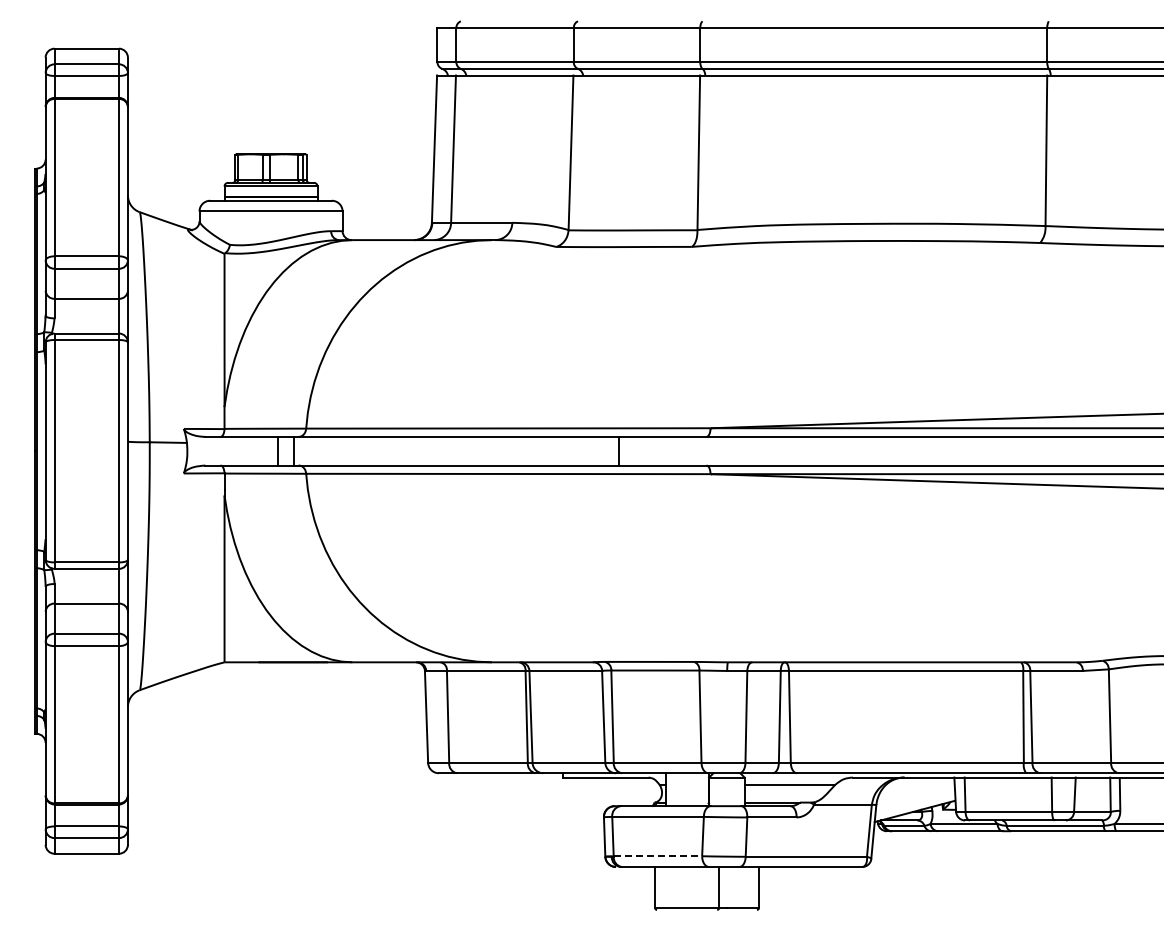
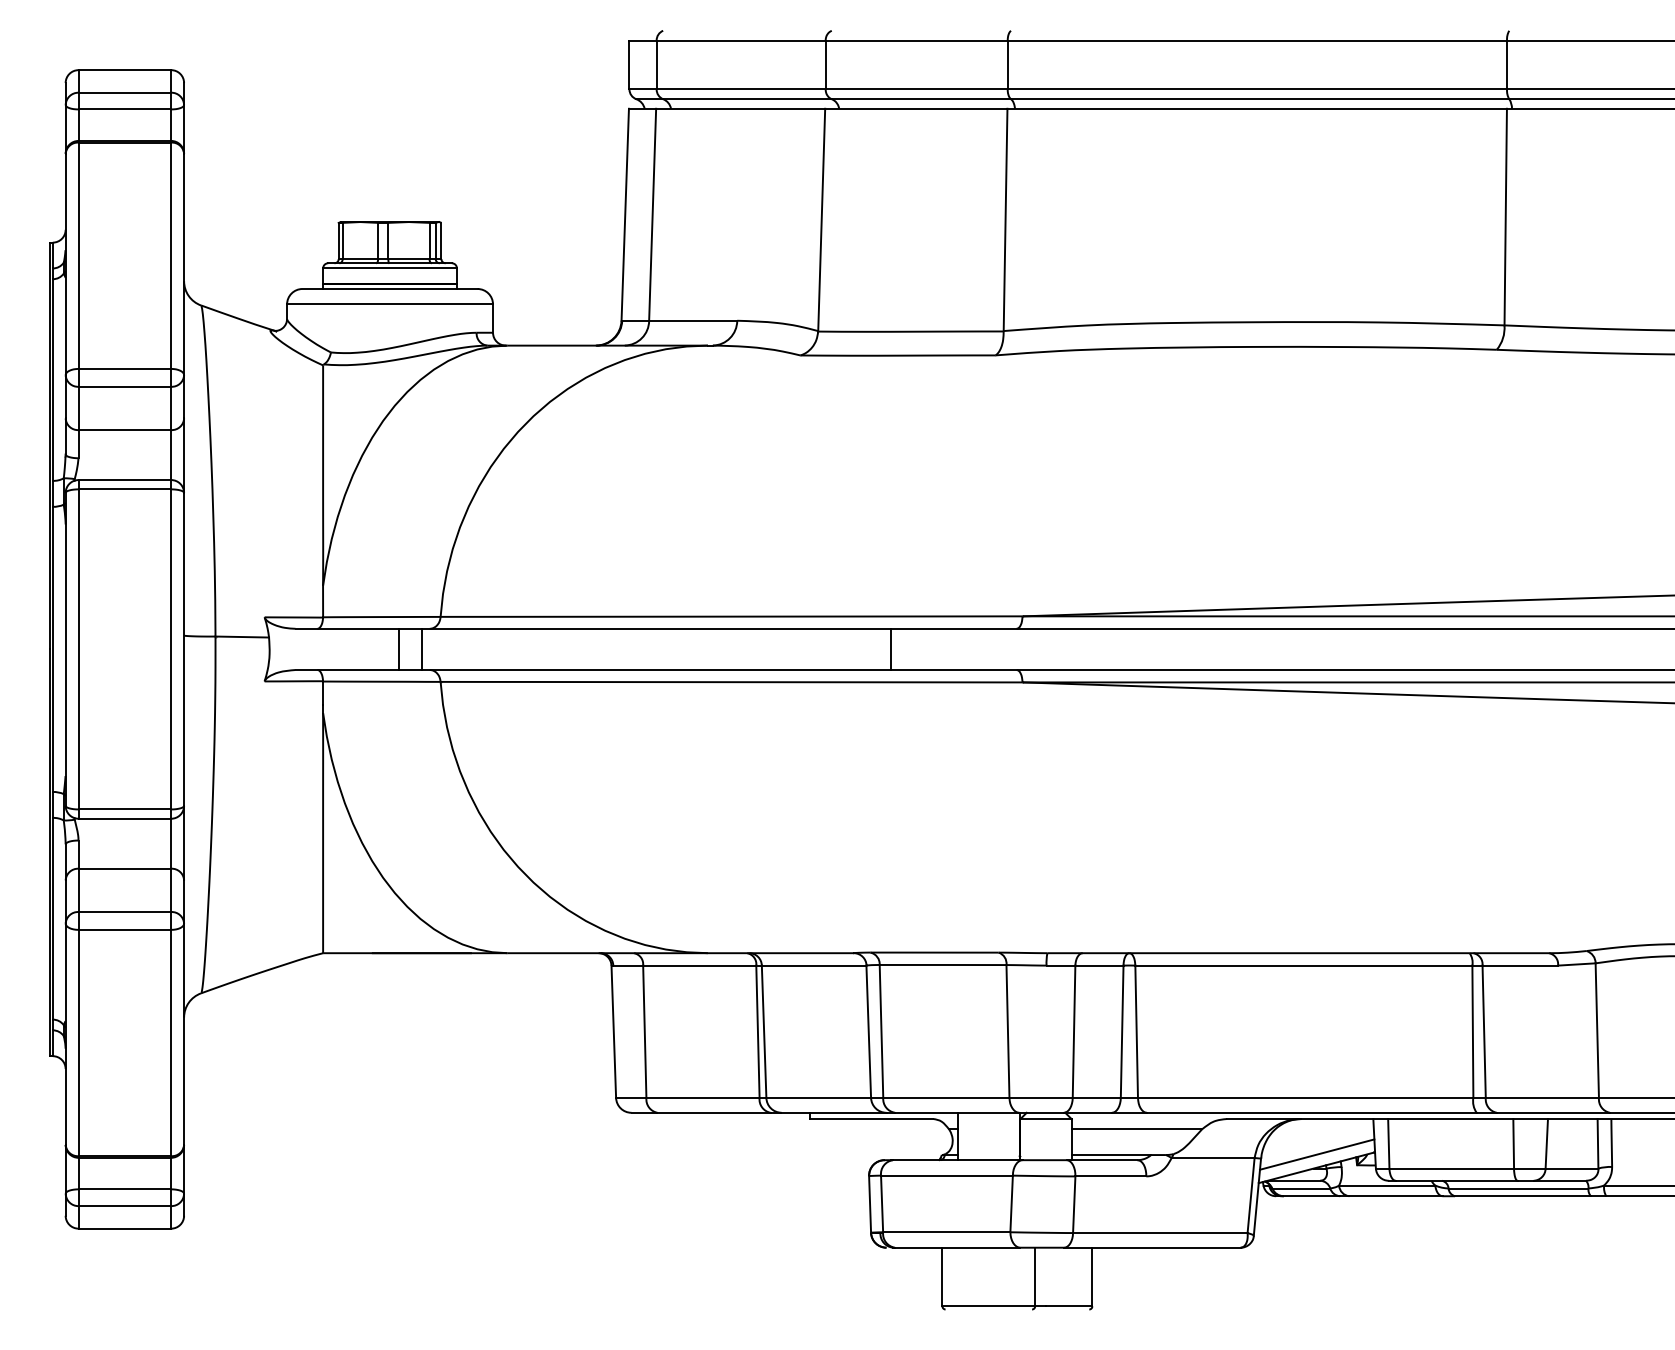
line: (915, 801) -> (1317, 1153), added
line: (658, 856) -> (947, 1232), dashed -> solid

